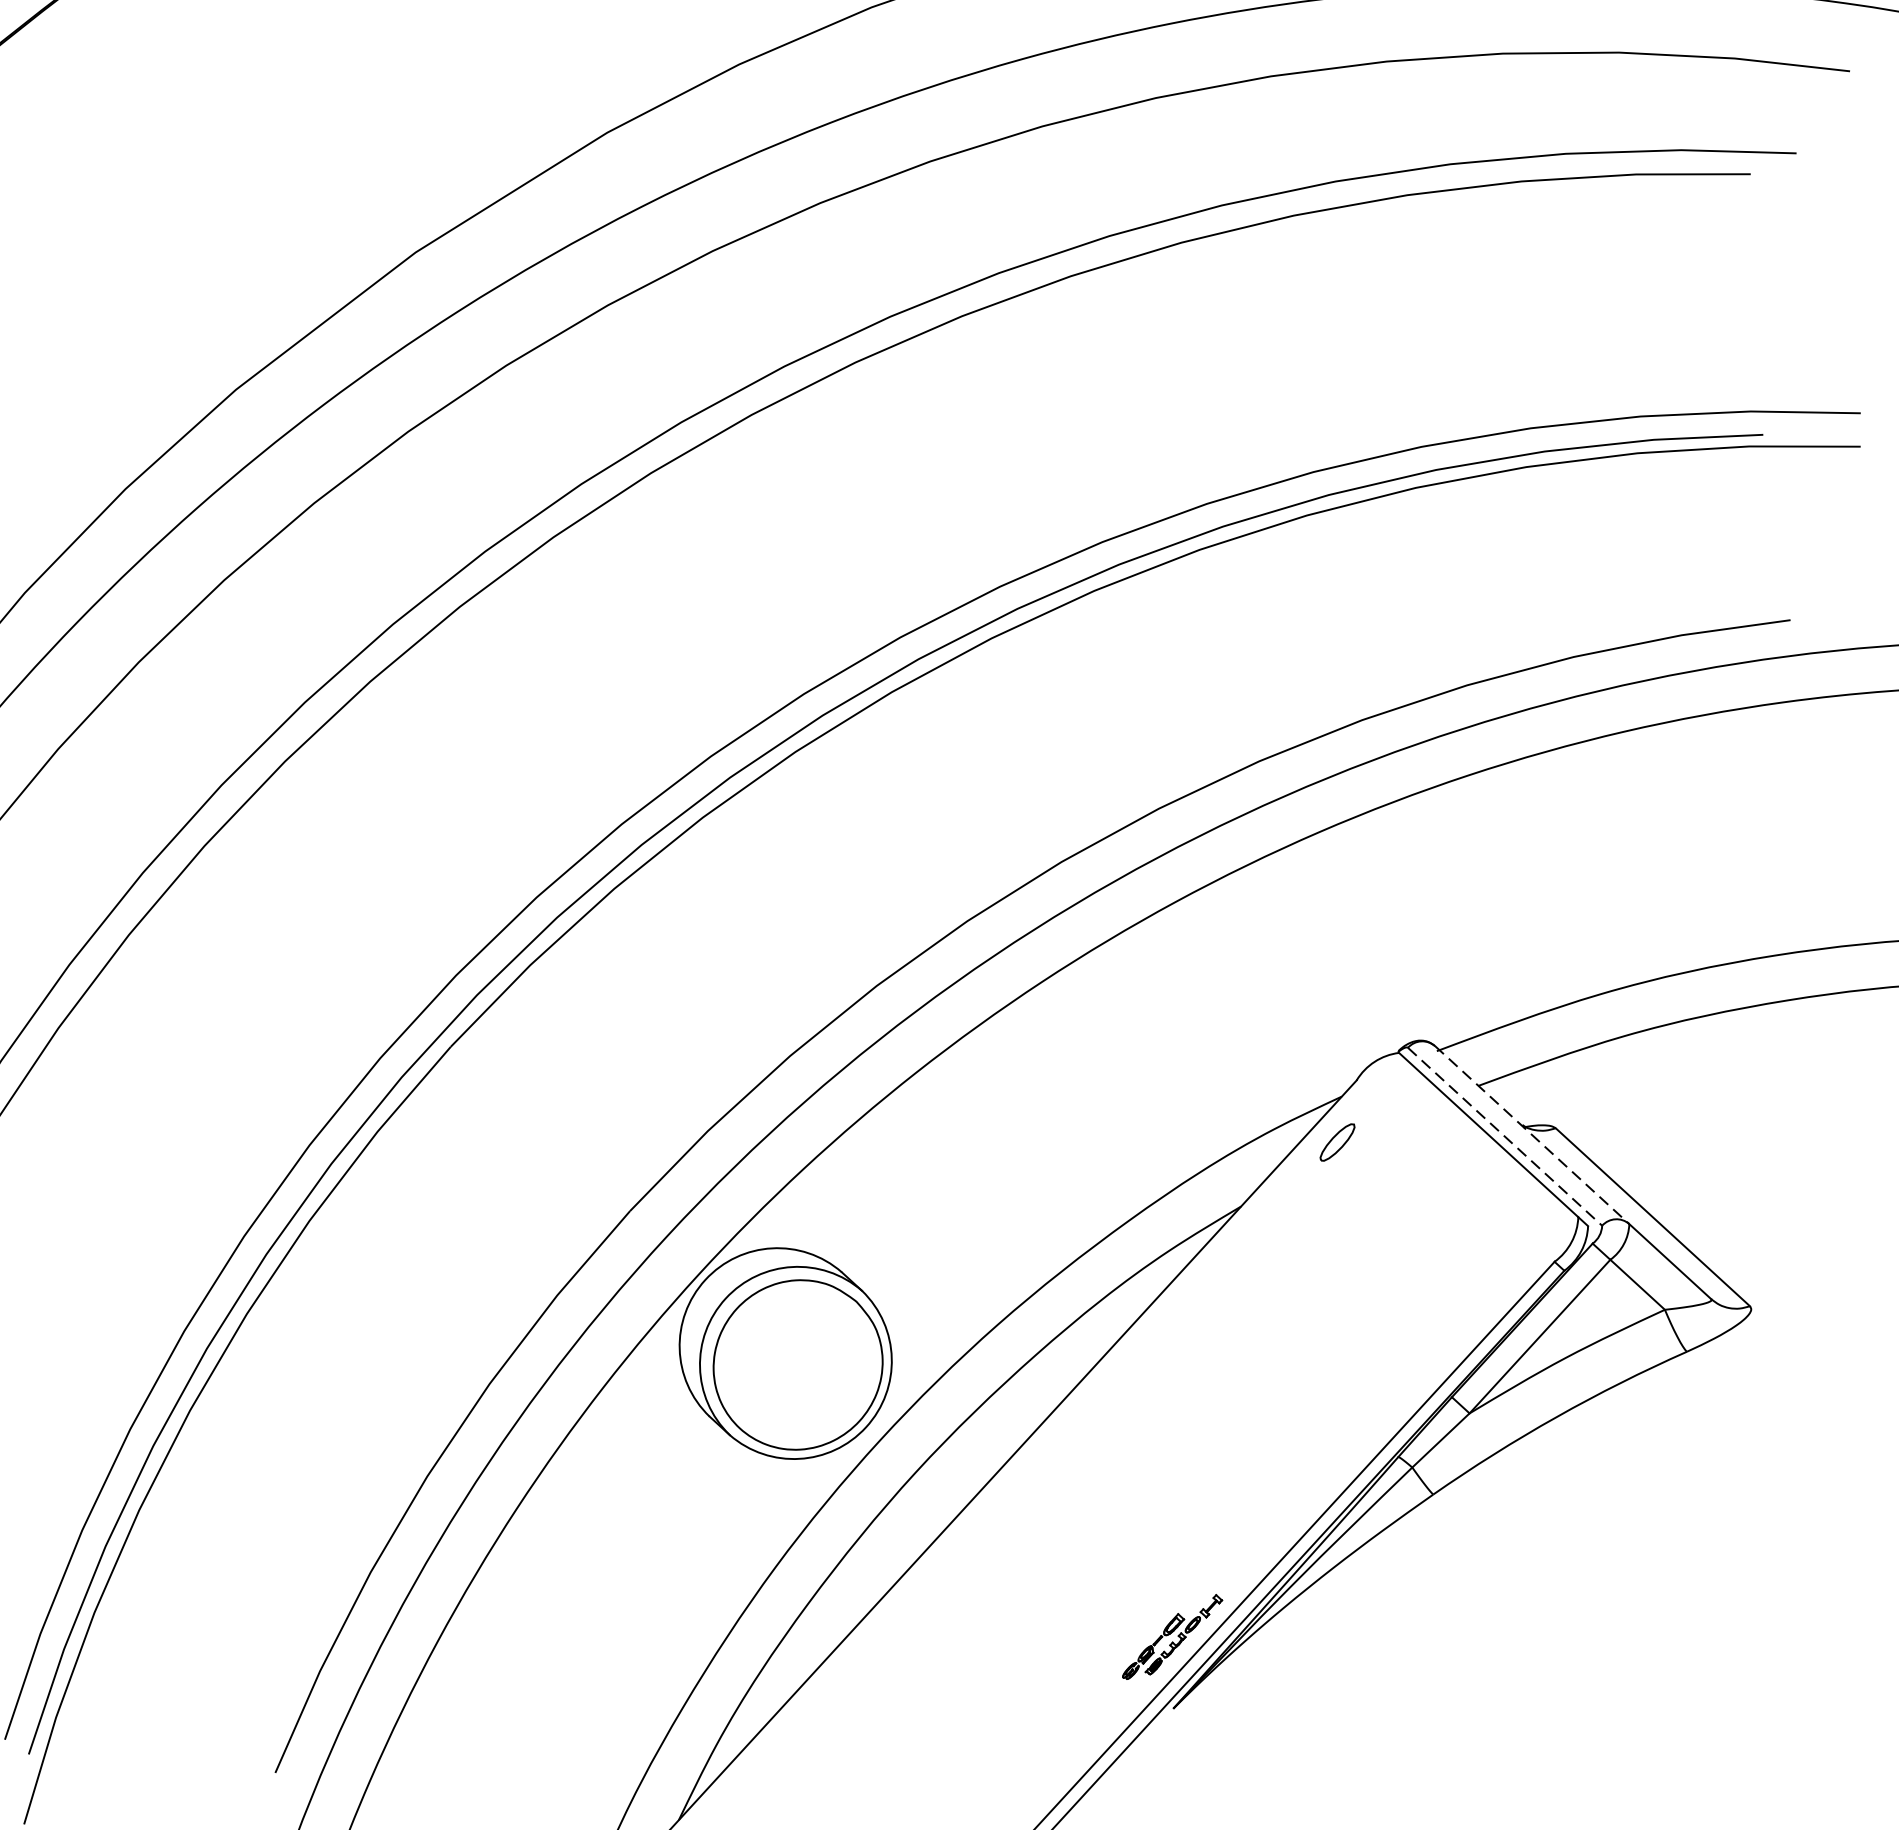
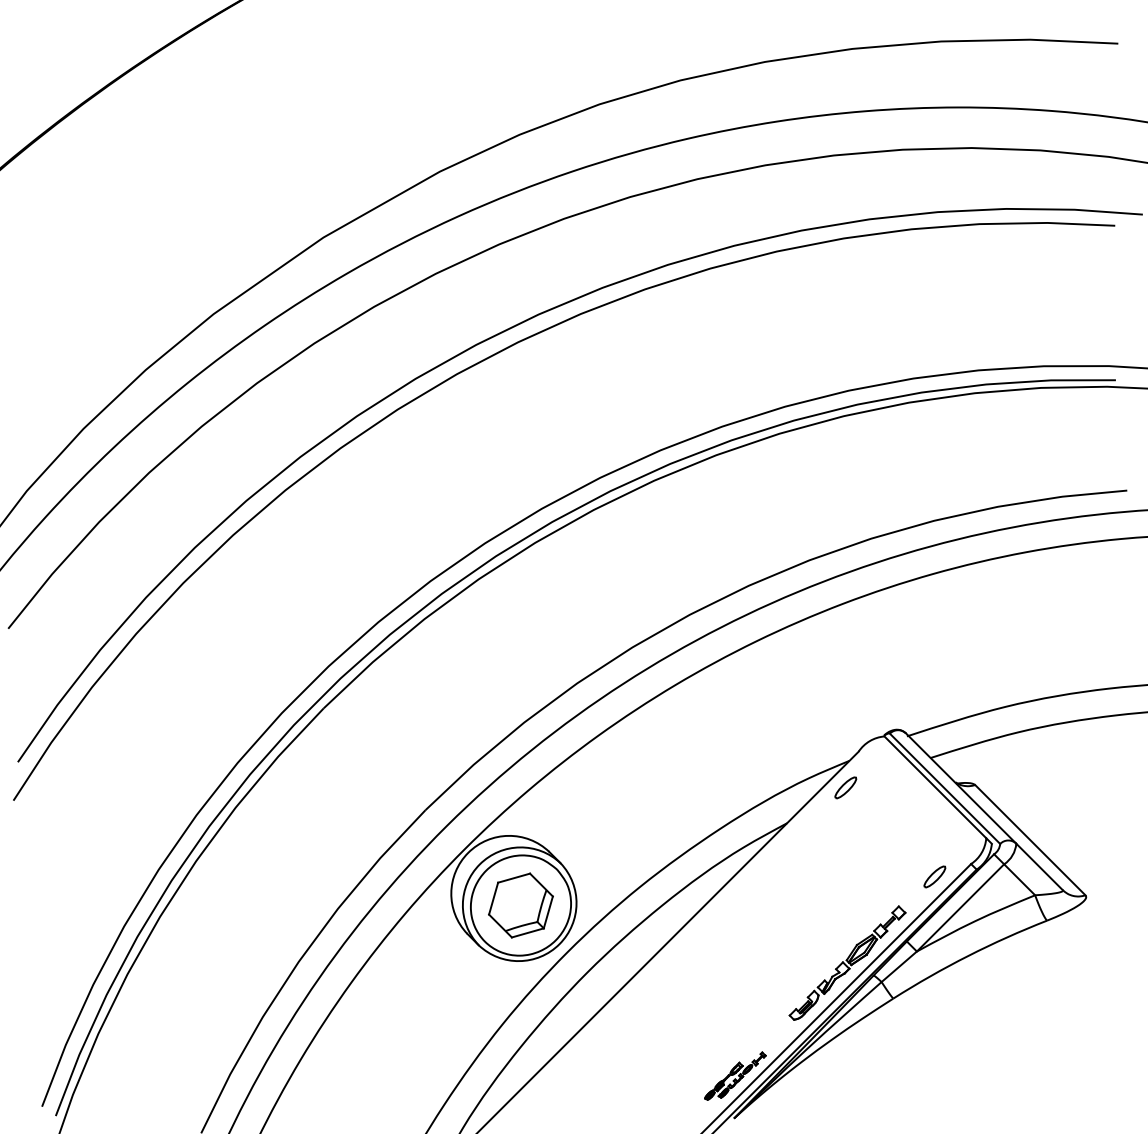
line: (1532, 1135) -> (961, 788), dashed -> solid
line: (1505, 1136) -> (945, 788), dashed -> solid
part: (1493, 1285) -> (934, 876), added
part: (797, 1364) -> (520, 905), added
part: (1353, 1437) -> (847, 962), added

